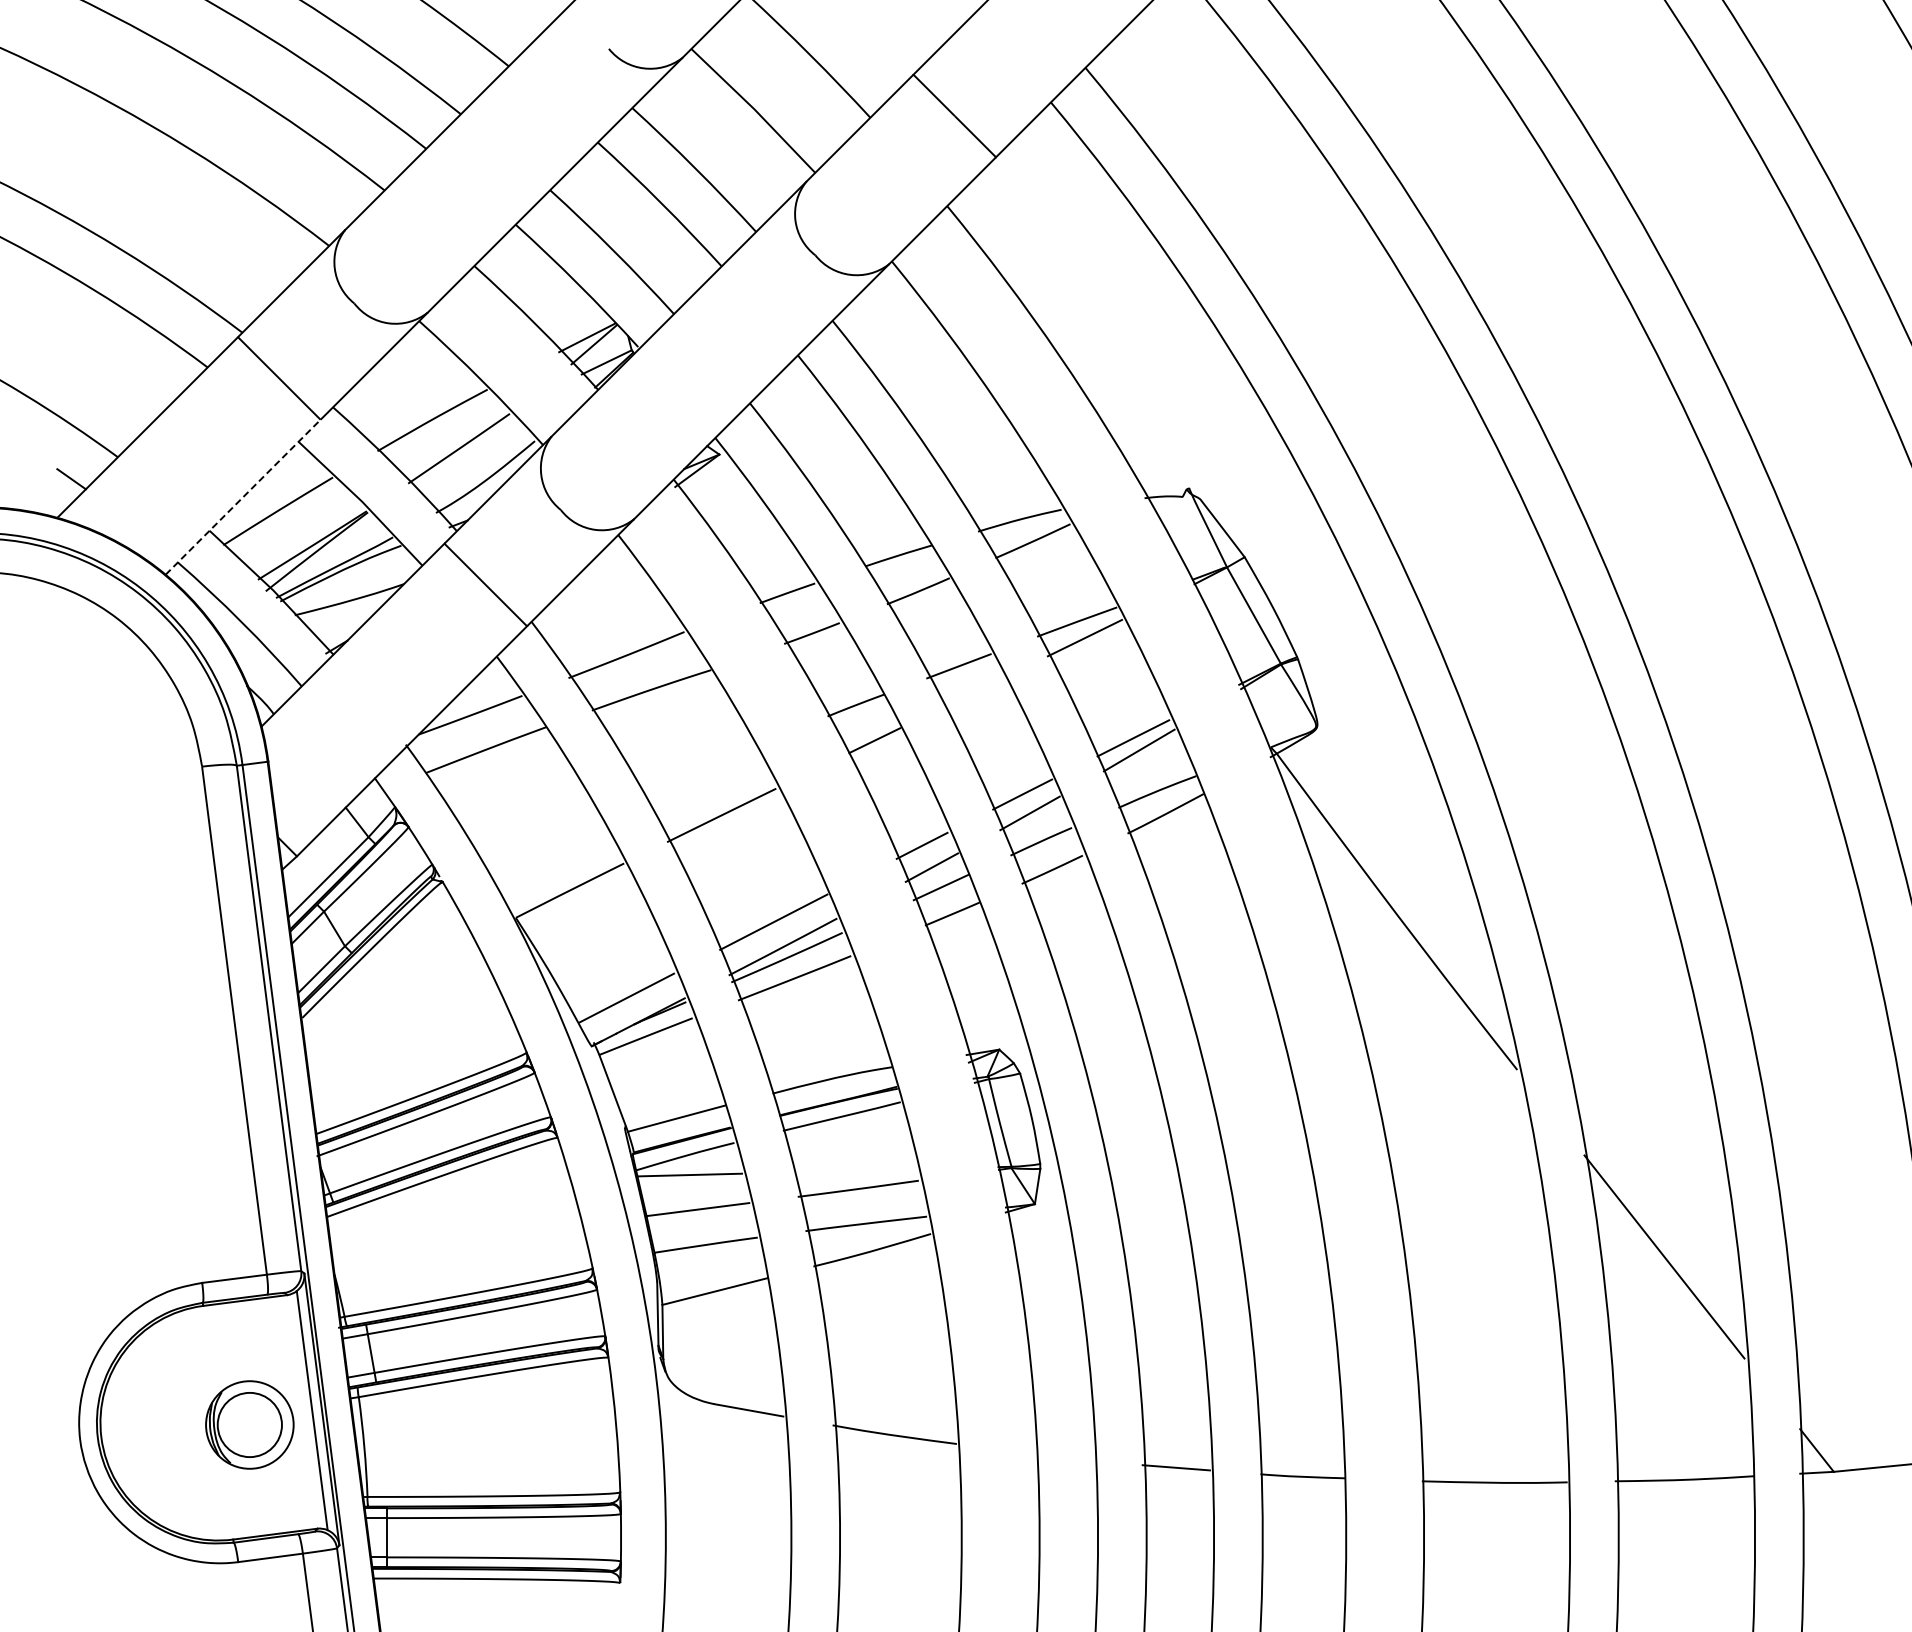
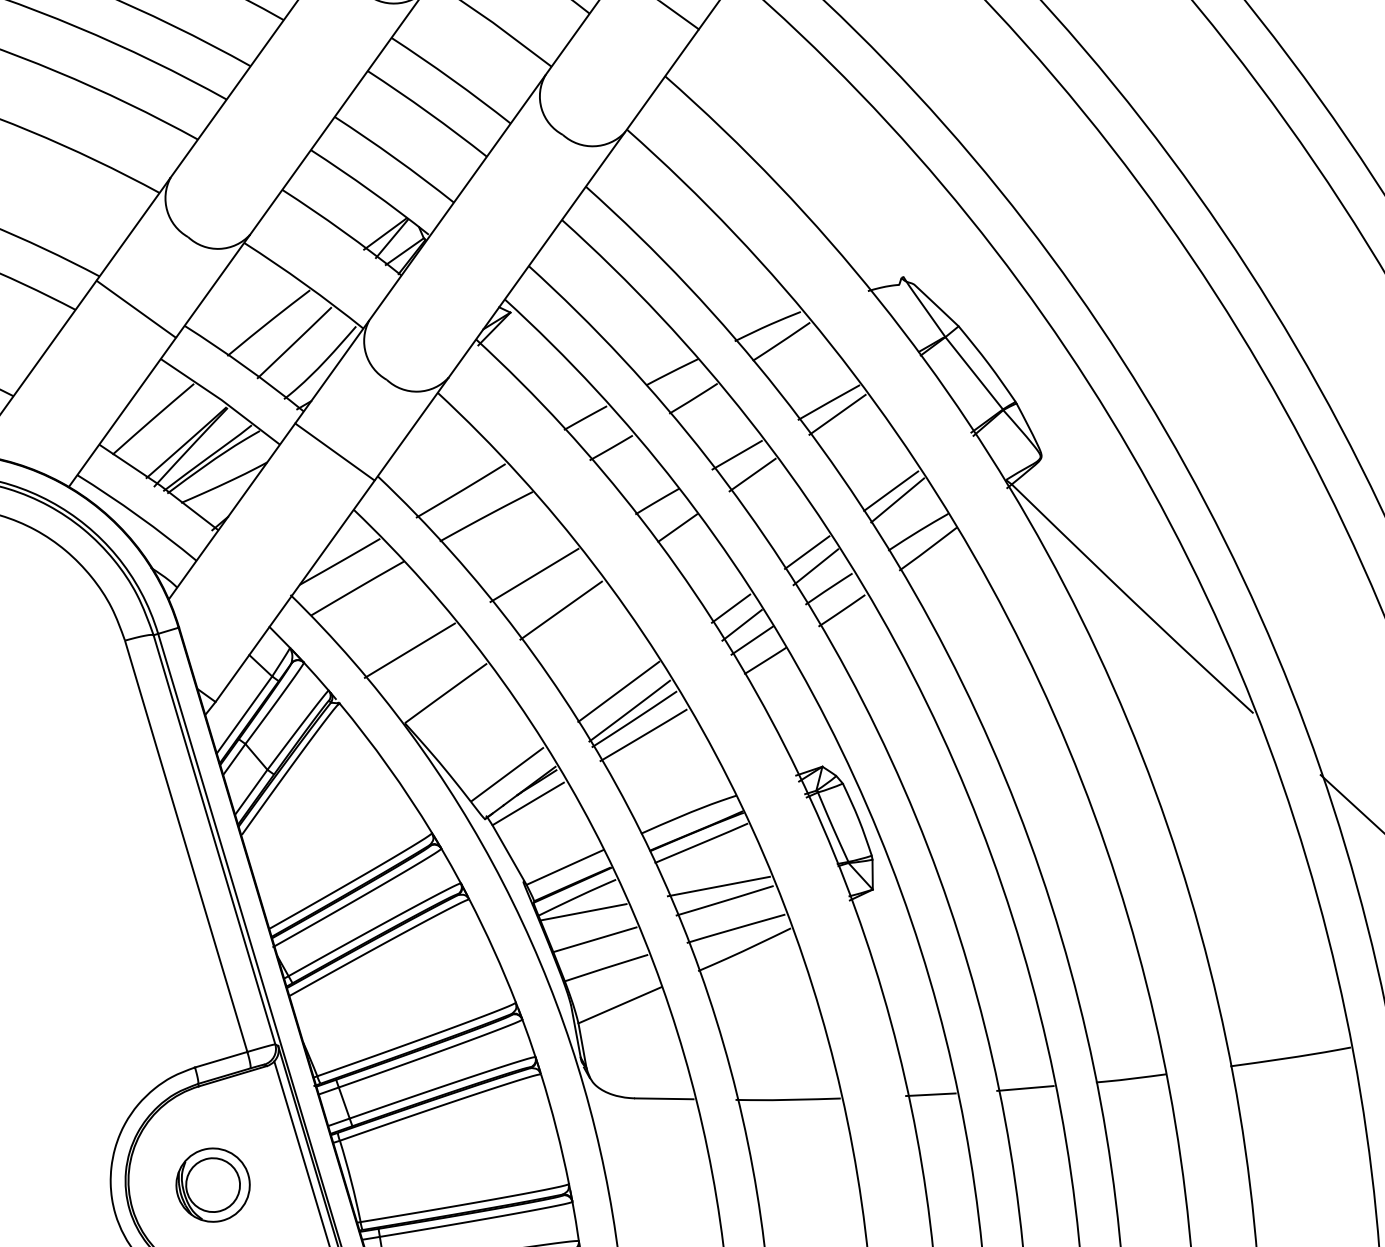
line: (243, 497) -> (122, 412), dashed -> solid
line: (973, 692) -> (752, 474), added
line: (696, 768) -> (534, 575), added
line: (535, 833) -> (409, 650), added
line: (854, 1170) -> (719, 886), added
part: (249, 1424) -> (212, 1184), moved
line: (1063, 1456) -> (930, 1094), added

